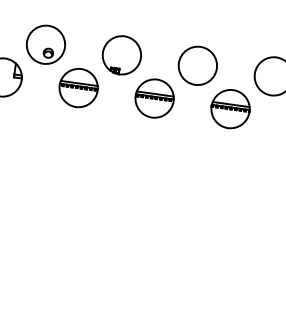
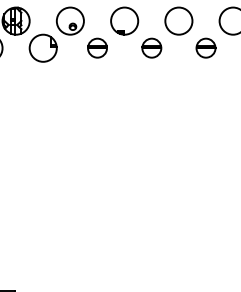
part: (78, 86) -> (97, 47), size x0.7
part: (154, 97) -> (151, 47), size x0.7
part: (229, 107) -> (205, 47), size x0.7

